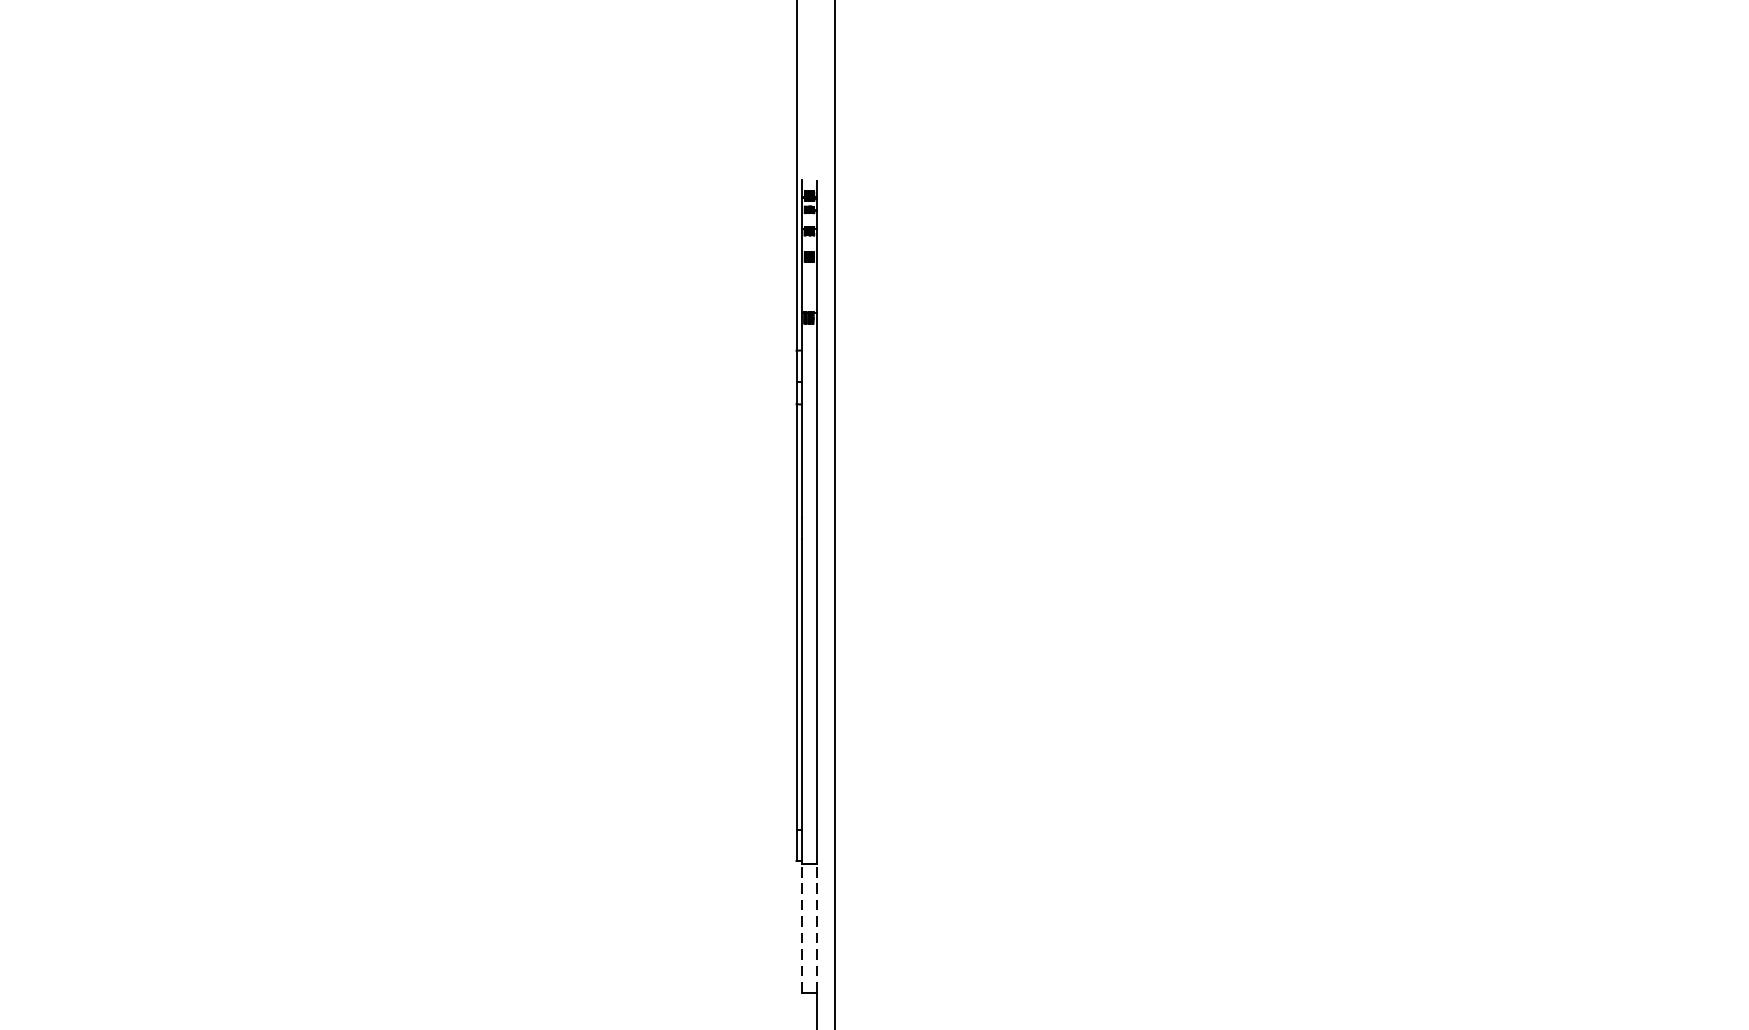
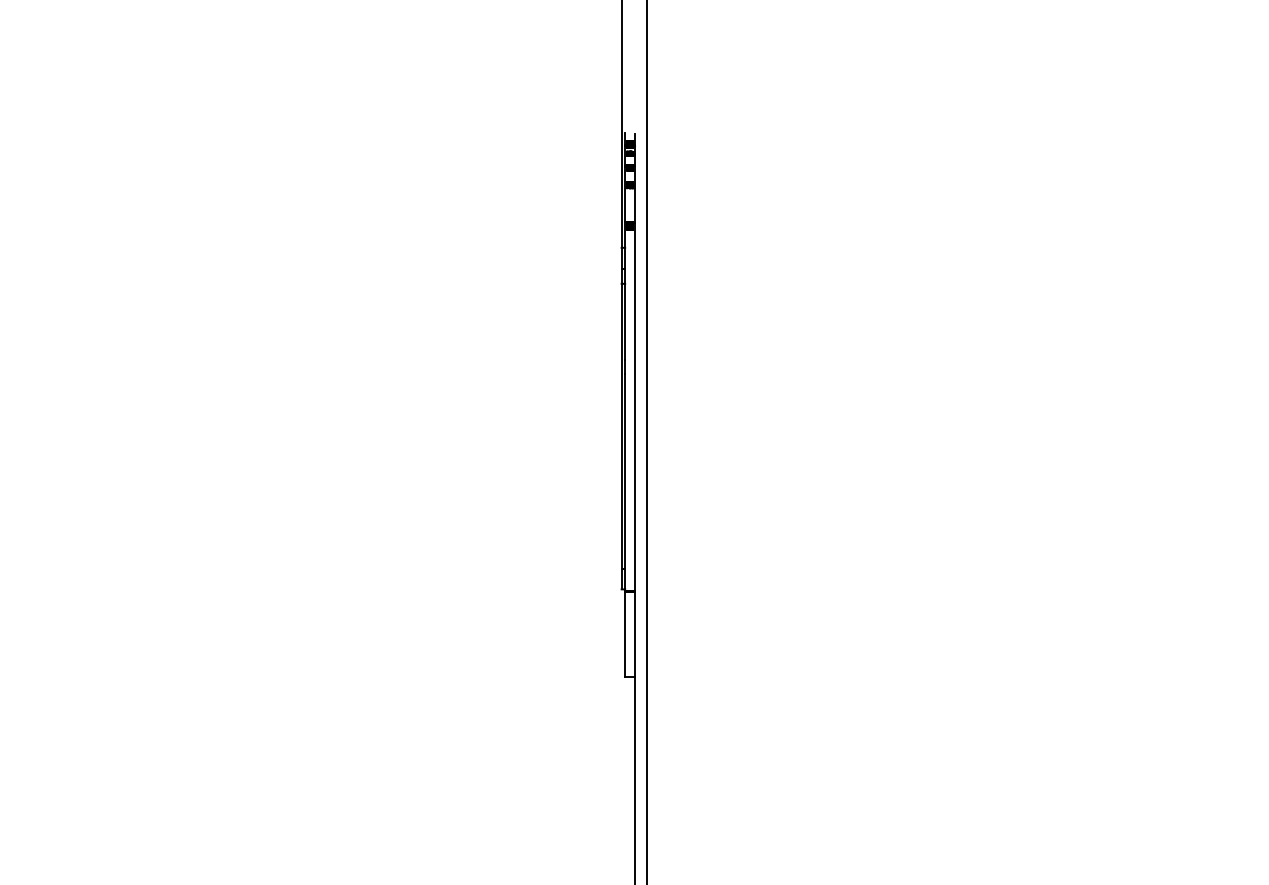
line: (802, 928) -> (625, 634), dashed -> solid
line: (817, 928) -> (635, 634), dashed -> solid

